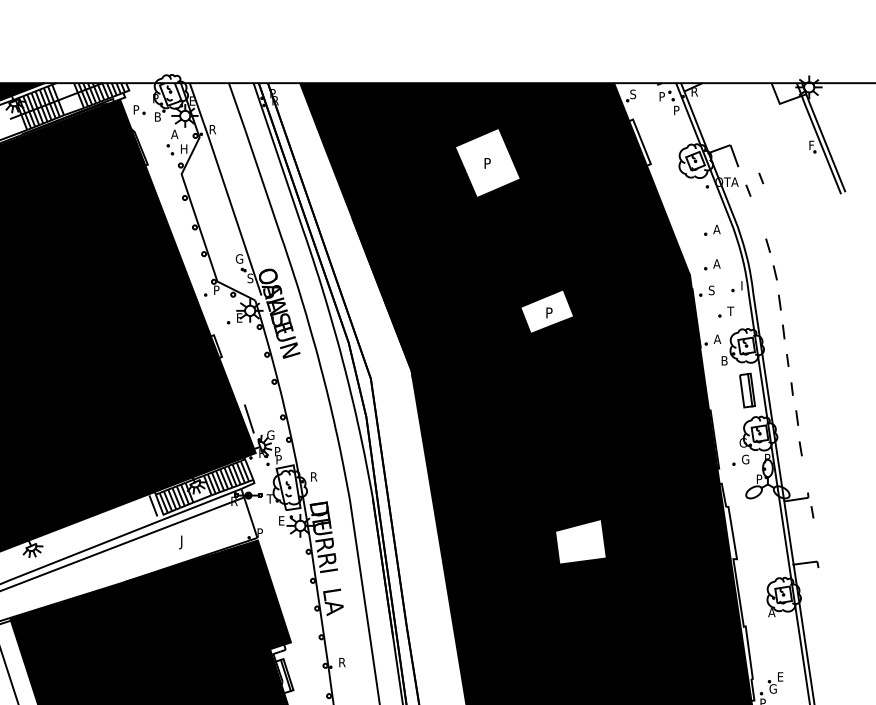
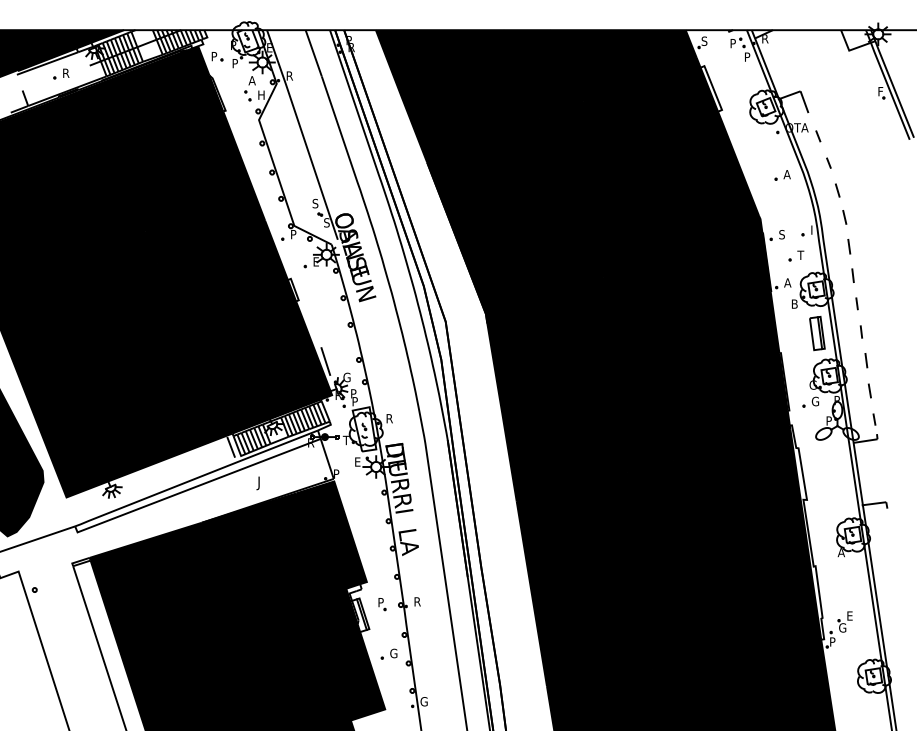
text: (157, 116) -> (235, 63), B -> P
fill: (487, 162) -> (560, 108), added
line: (760, 177) -> (828, 162), moved
text: (238, 258) -> (315, 203), G -> S
part: (712, 264) -> (782, 209), removed
fill: (546, 311) -> (619, 255), added
line: (812, 512) -> (874, 419), moved
fill: (580, 541) -> (652, 482), added
part: (306, 665) -> (382, 604), added

